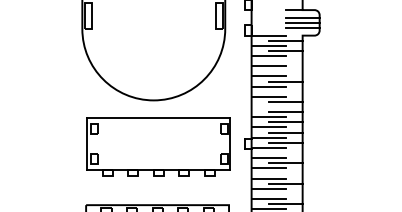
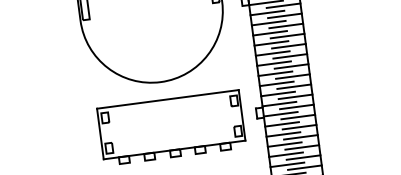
line: (285, 61) -> (286, 26), added
line: (285, 71) -> (287, 36), added
line: (285, 91) -> (290, 56), added
line: (268, 107) -> (275, 74), added
line: (285, 153) -> (298, 117), added
line: (285, 173) -> (300, 137), added
line: (285, 193) -> (303, 157), added

